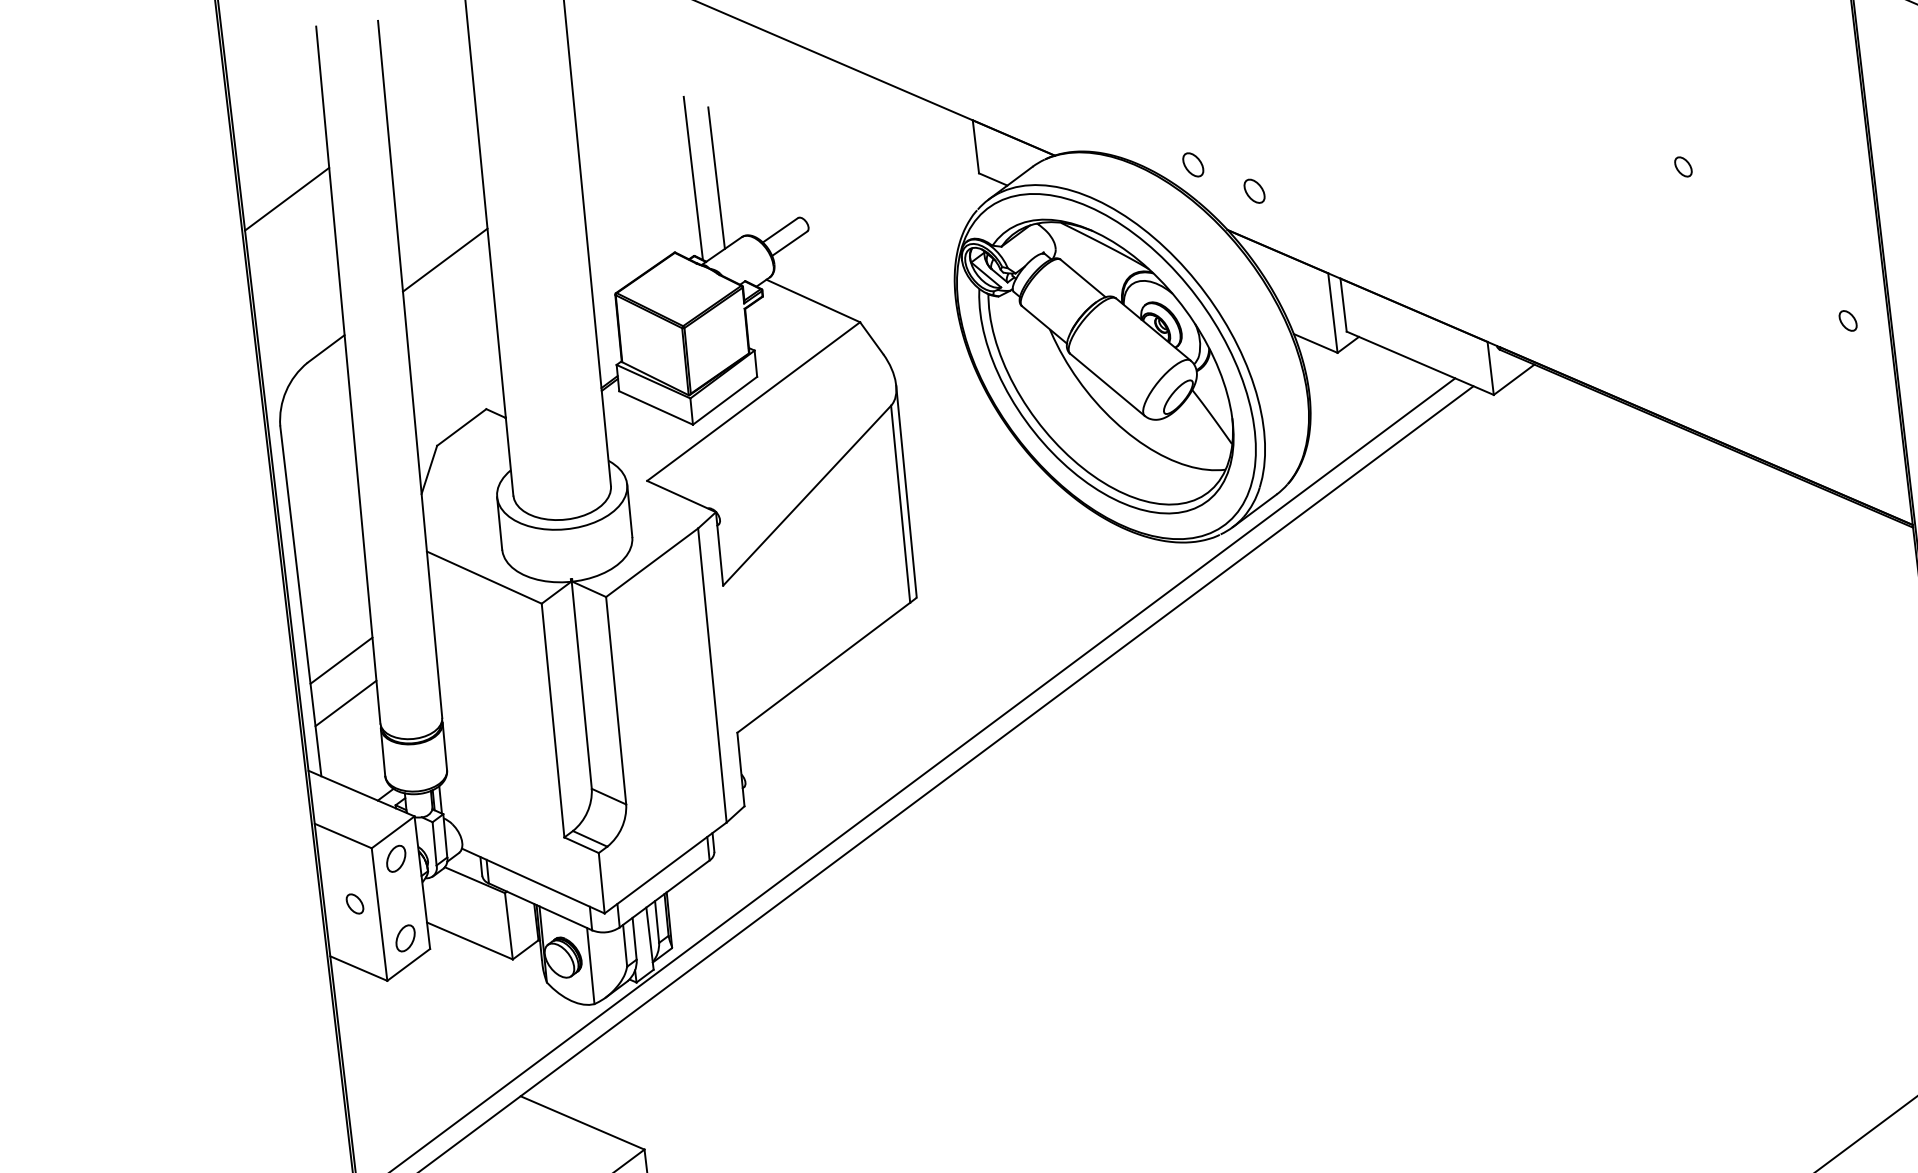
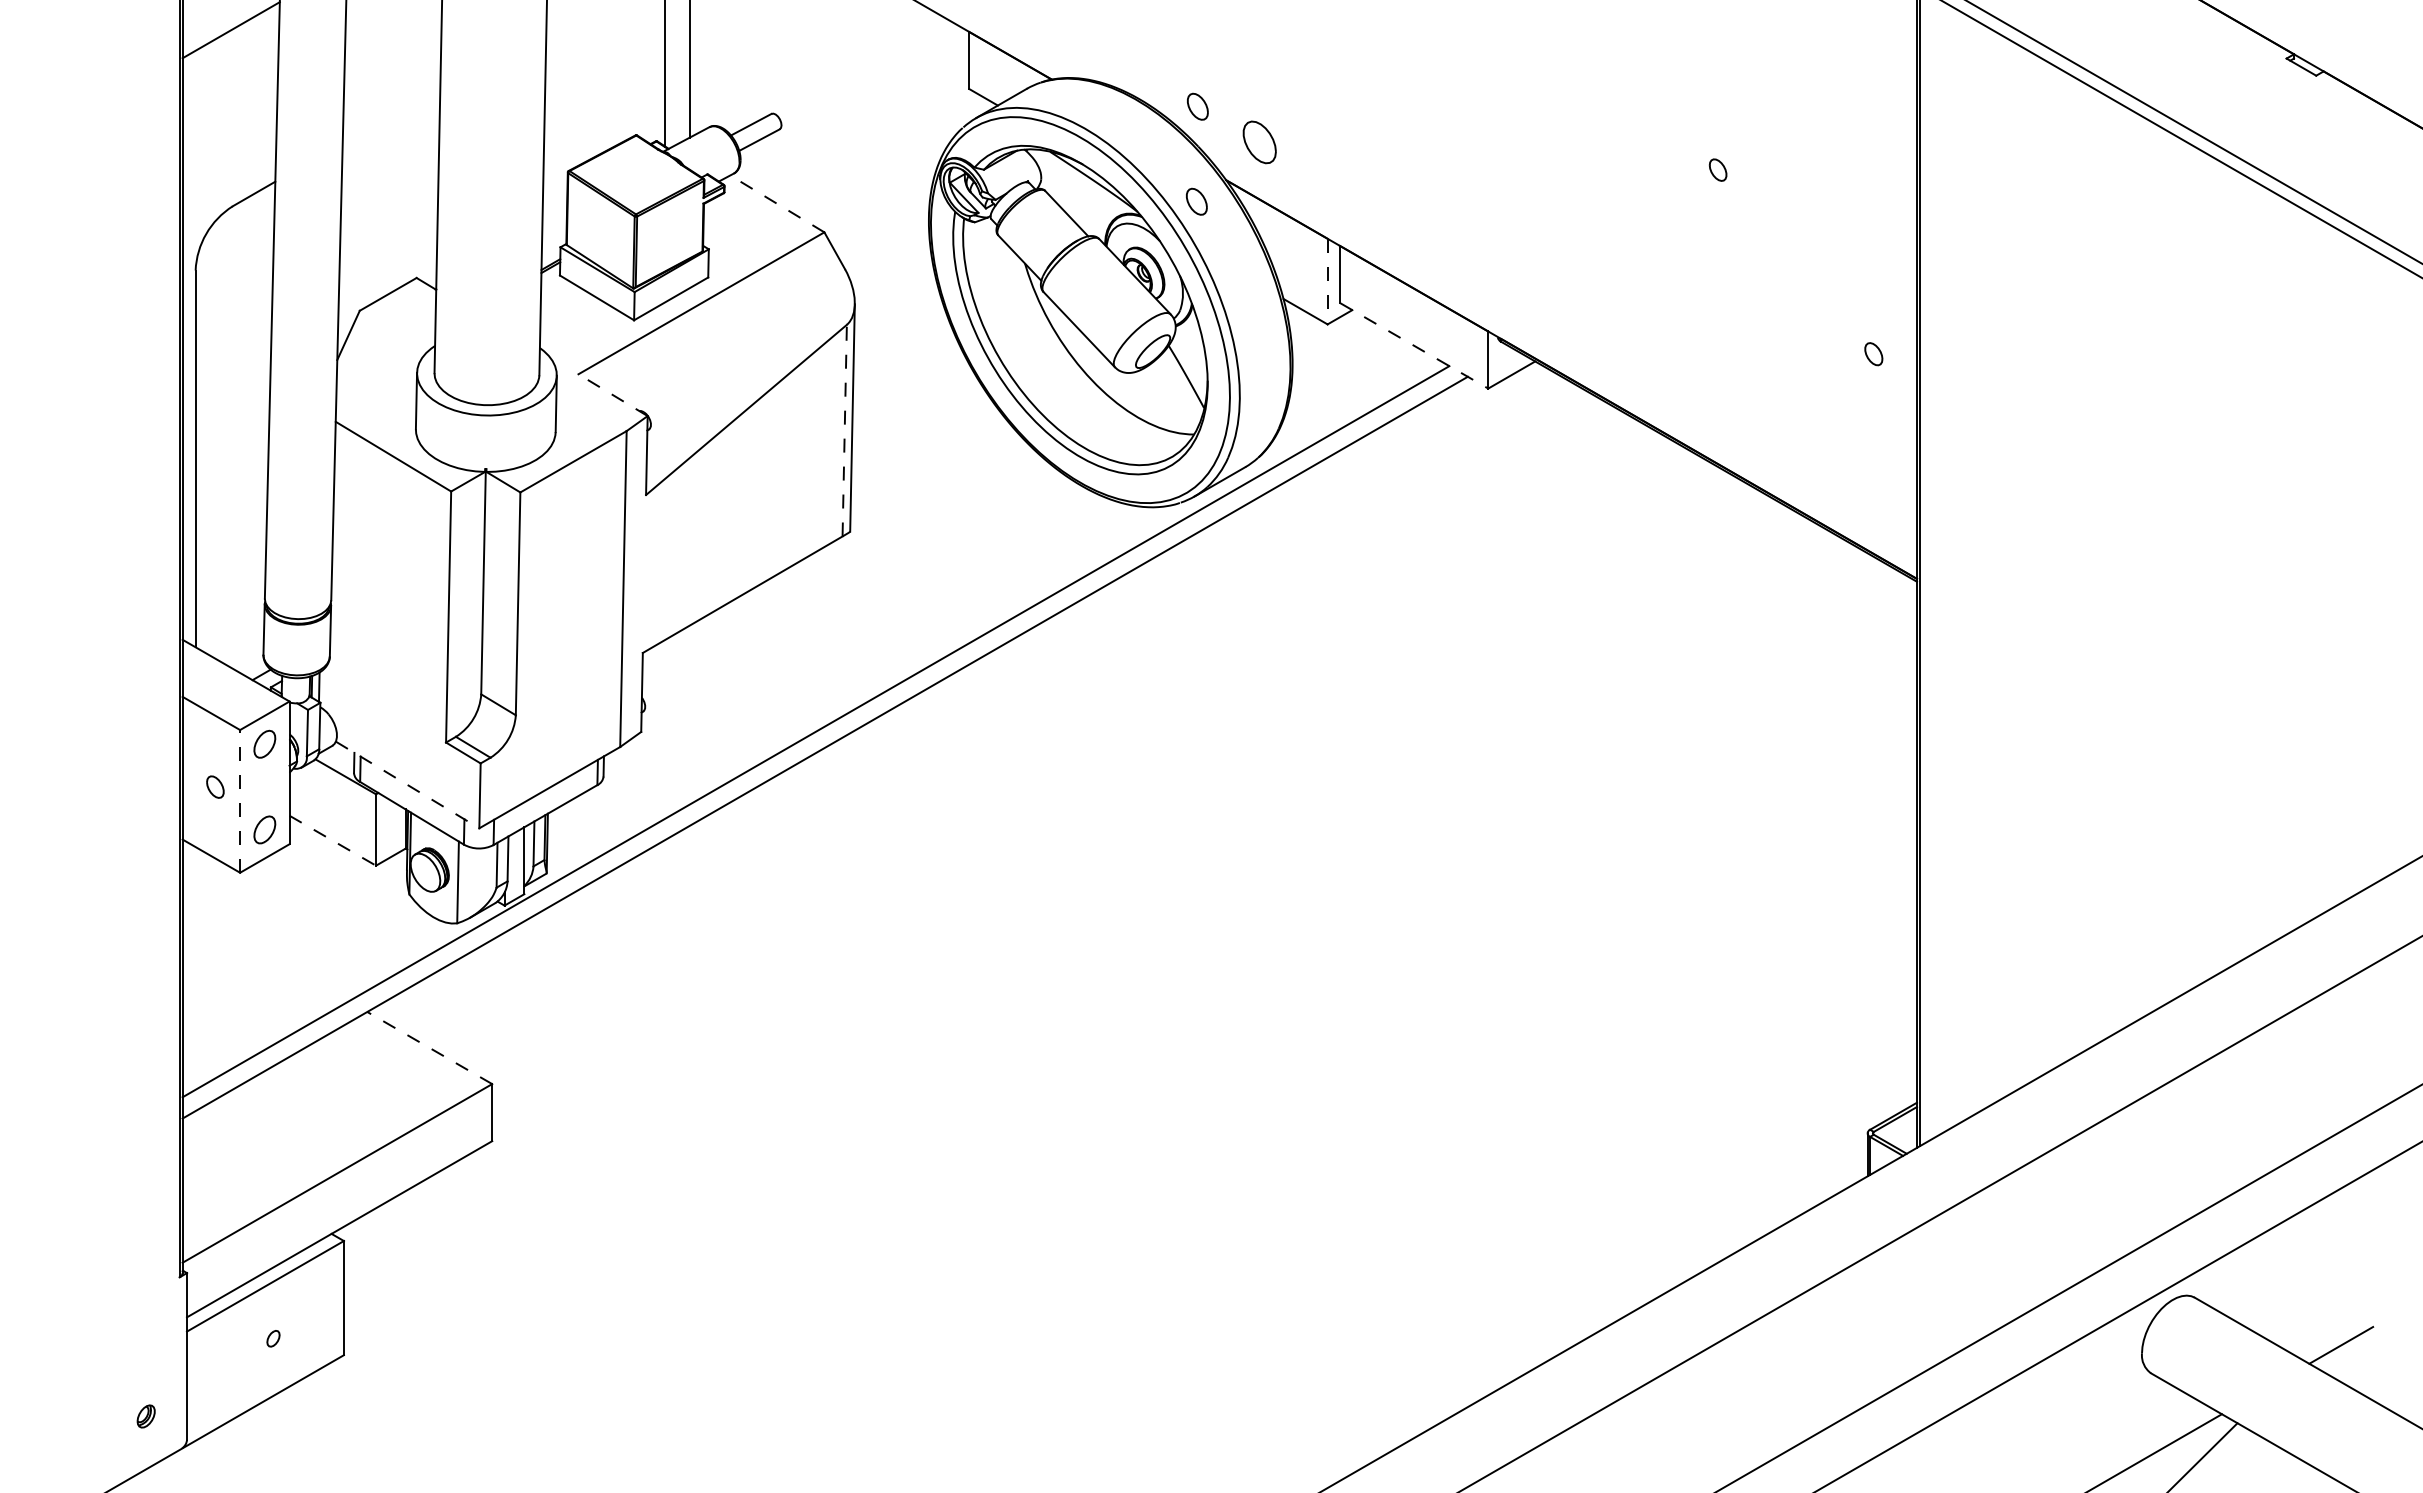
part: (1254, 191) -> (1259, 142), size x1.6
part: (1202, 253) -> (1196, 201), added
line: (445, 260) -> (391, 114), removed
line: (813, 300) -> (777, 203), solid -> dashed
line: (1332, 313) -> (1327, 281), solid -> dashed
line: (1420, 362) -> (1414, 345), solid -> dashed
line: (681, 496) -> (612, 394), solid -> dashed
line: (900, 504) -> (844, 430), solid -> dashed
line: (341, 660) -> (231, 526), removed
line: (345, 703) -> (230, 572), removed
line: (533, 880) -> (407, 784), solid -> dashed
line: (379, 913) -> (240, 800), solid -> dashed
line: (469, 940) -> (332, 840), solid -> dashed
line: (582, 1122) -> (429, 1047), solid -> dashed

